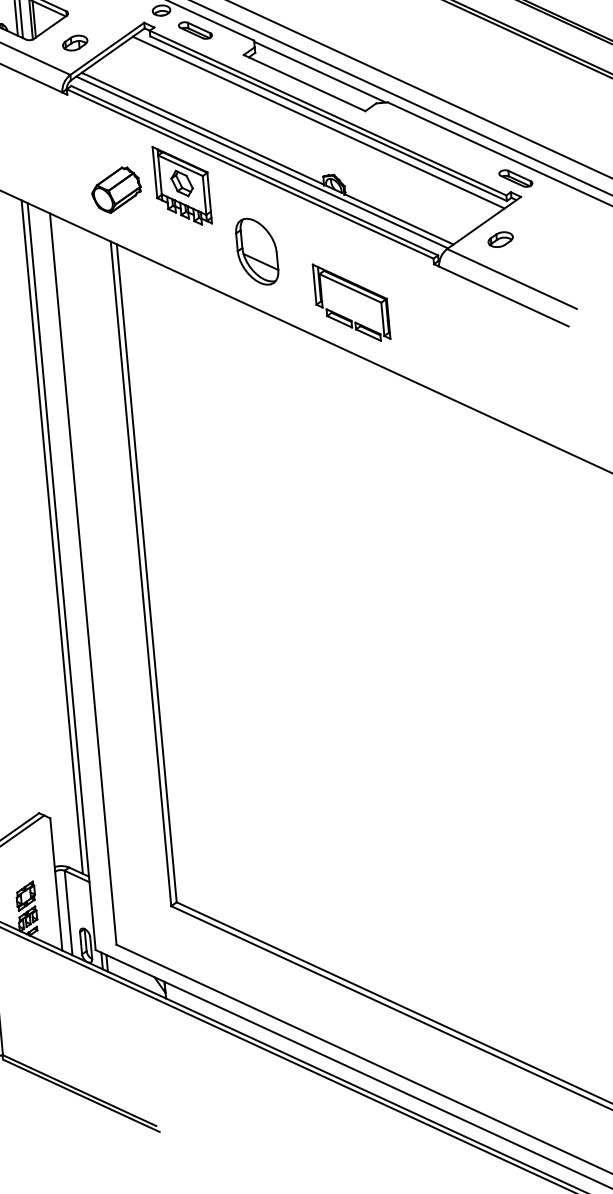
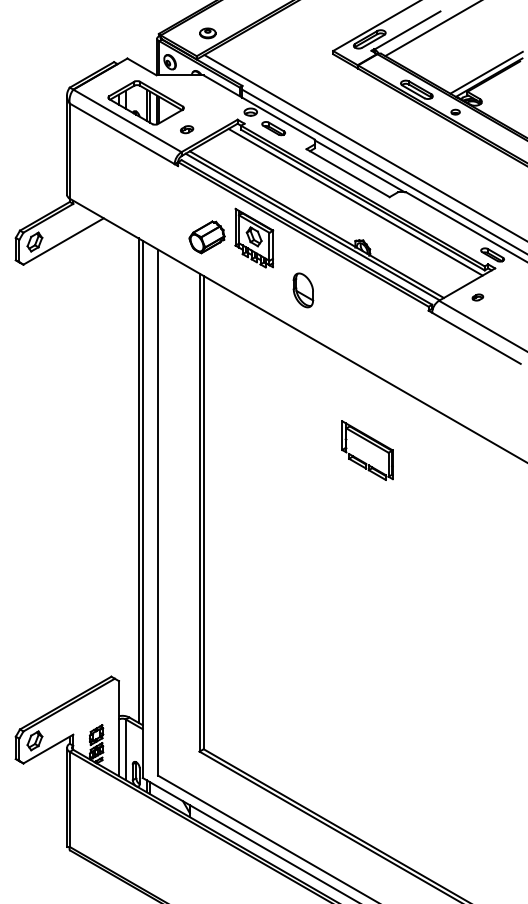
part: (74, 42) -> (186, 129), size x0.7
part: (500, 239) -> (477, 297), size x0.6
part: (257, 251) -> (303, 290), size x0.7
part: (351, 302) -> (367, 450), moved

